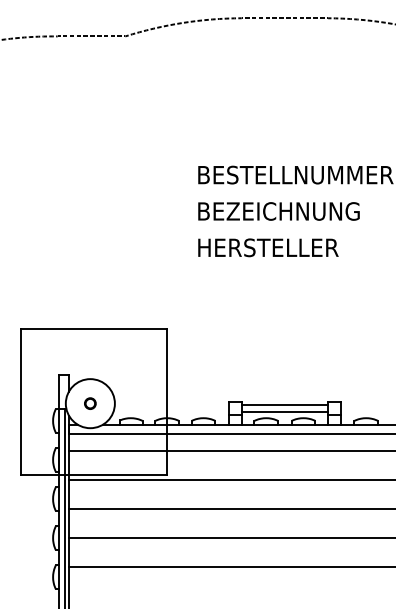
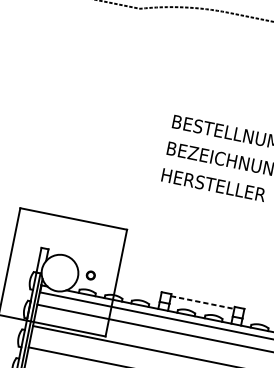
circle: (90, 403) -> (90, 275), moved
line: (285, 404) -> (203, 302), solid -> dashed
line: (284, 412) -> (201, 308), removed

